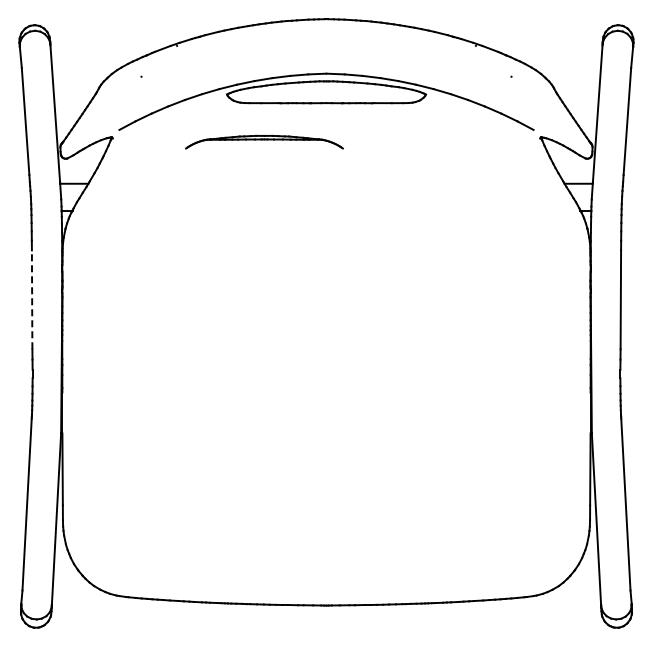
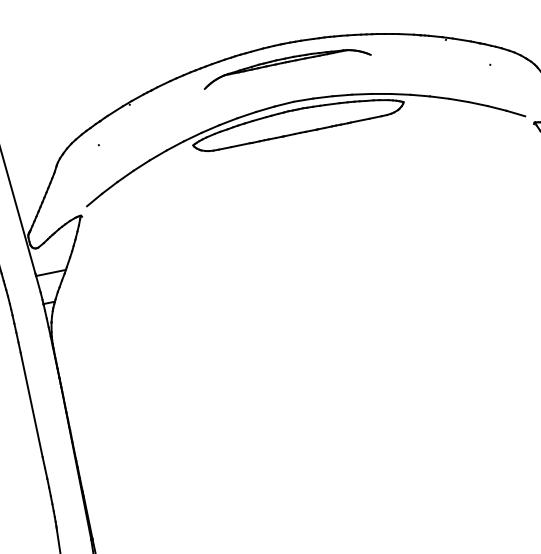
part: (264, 141) -> (286, 64), moved
line: (32, 299) -> (31, 404), dashed -> solid

